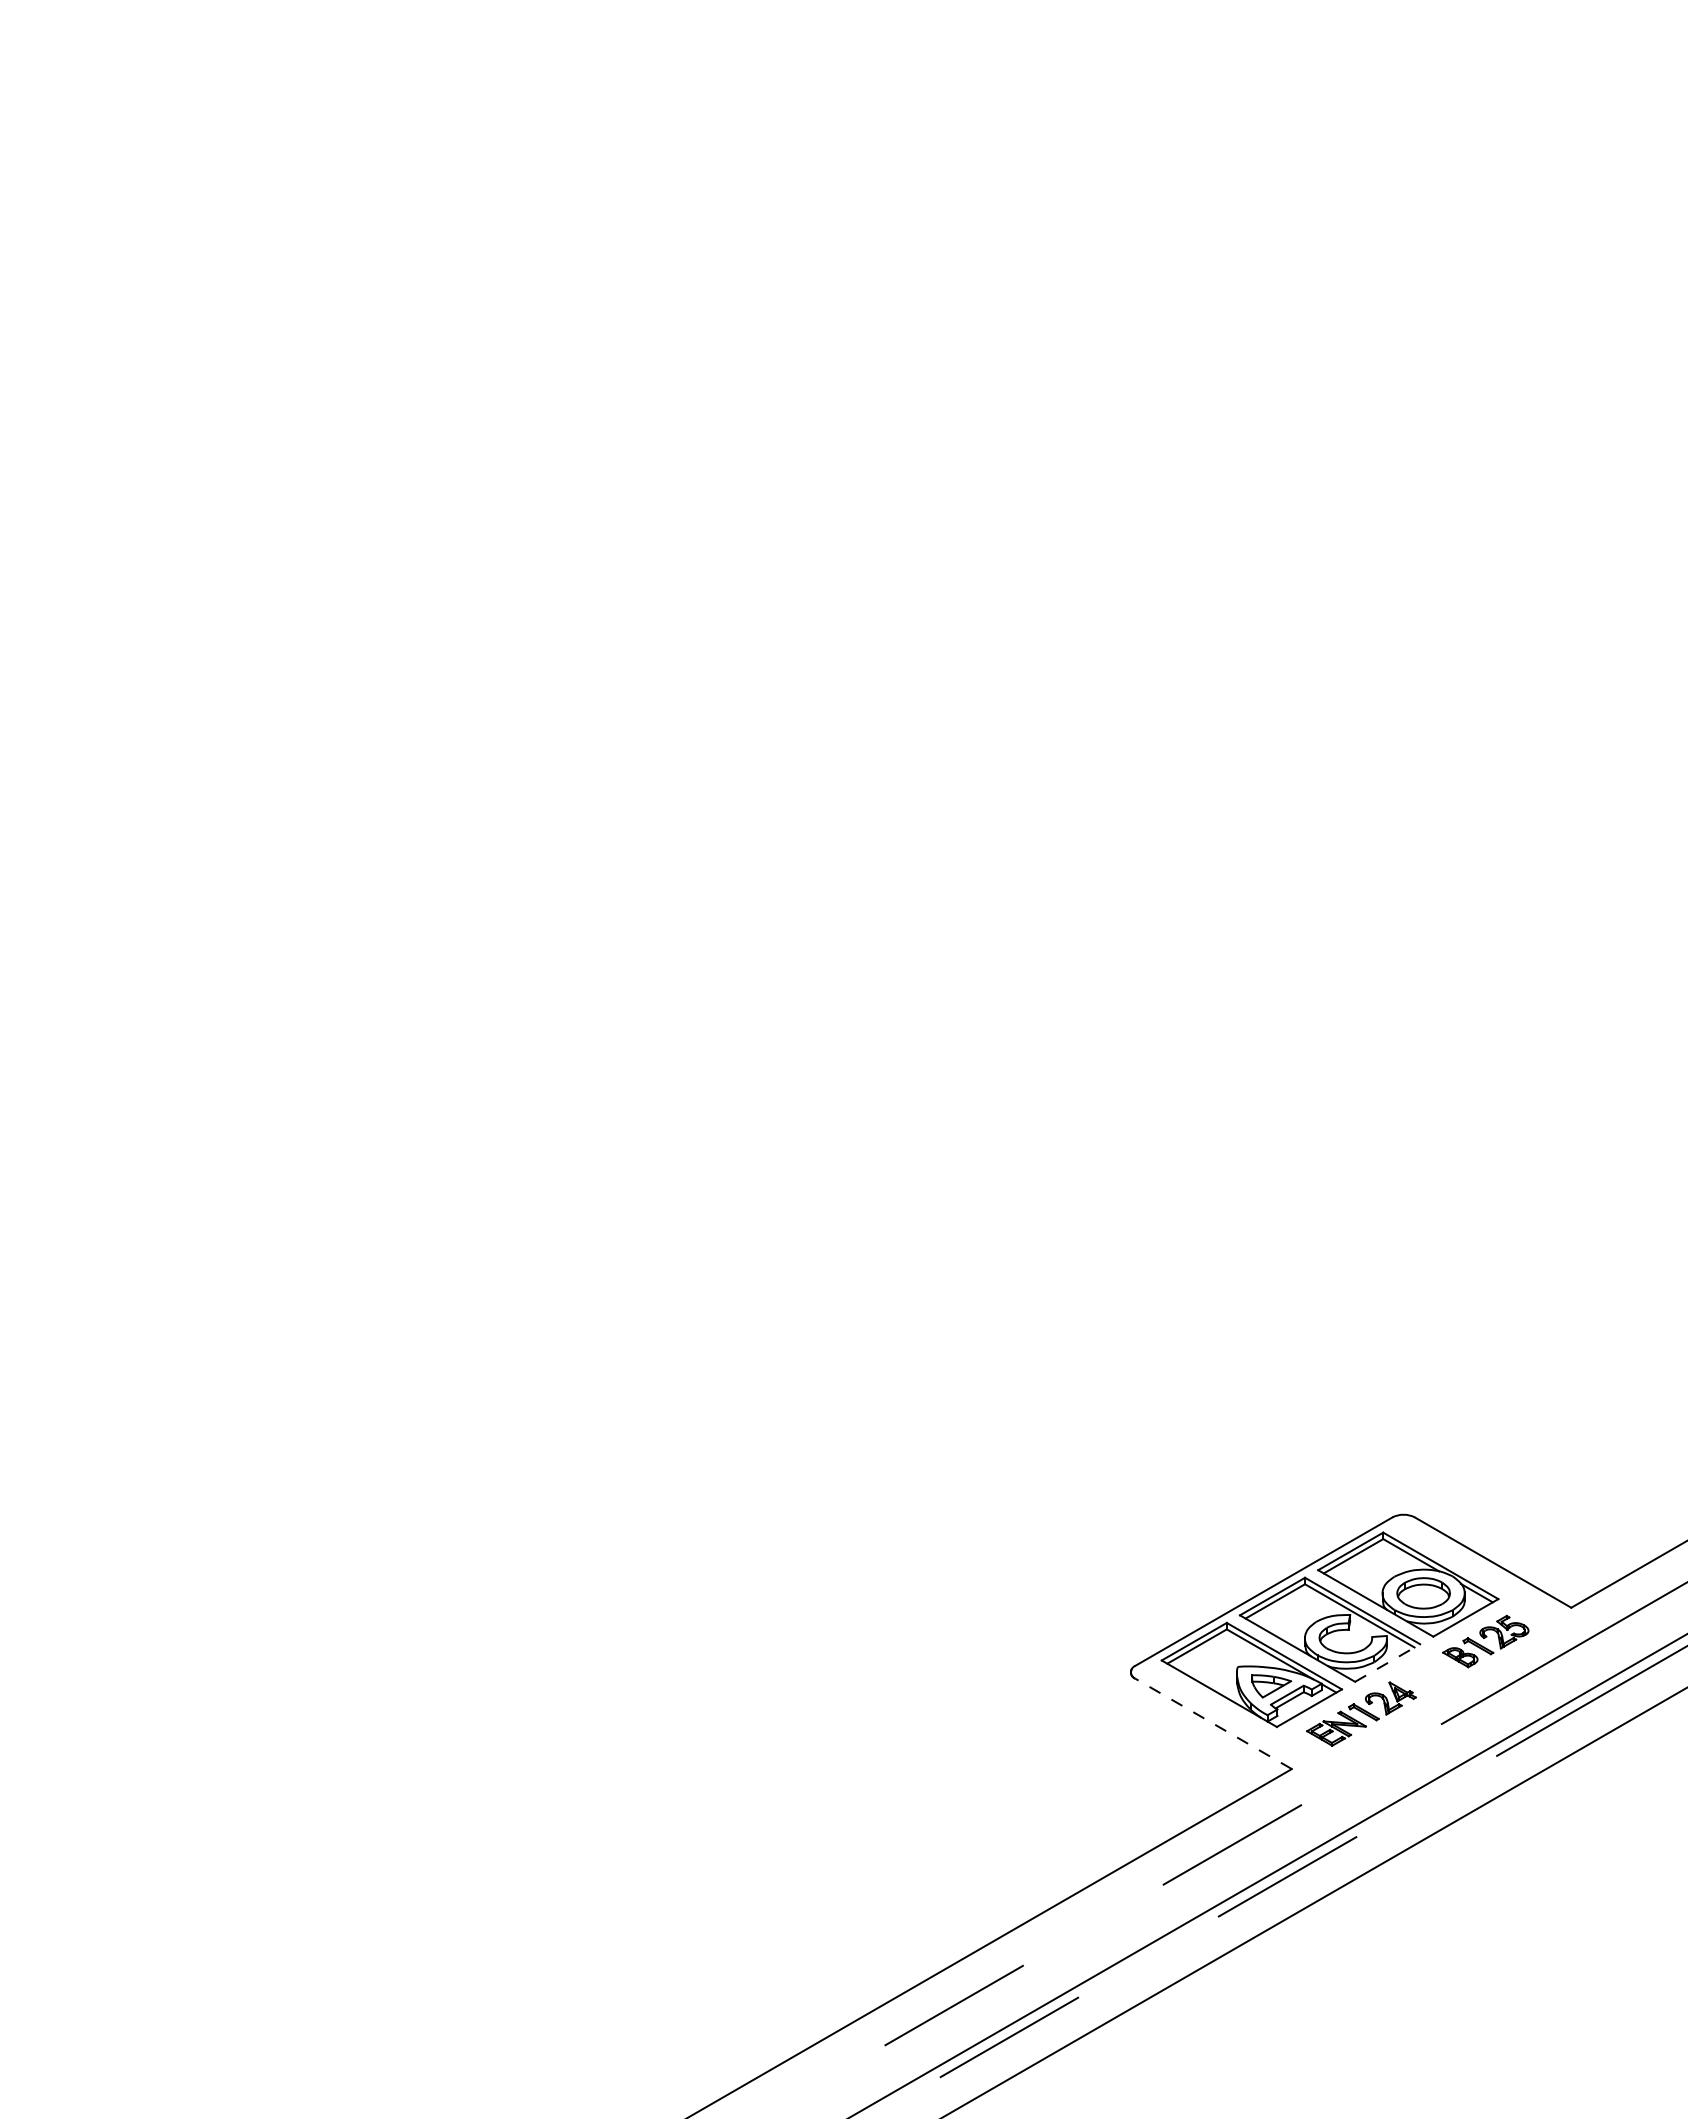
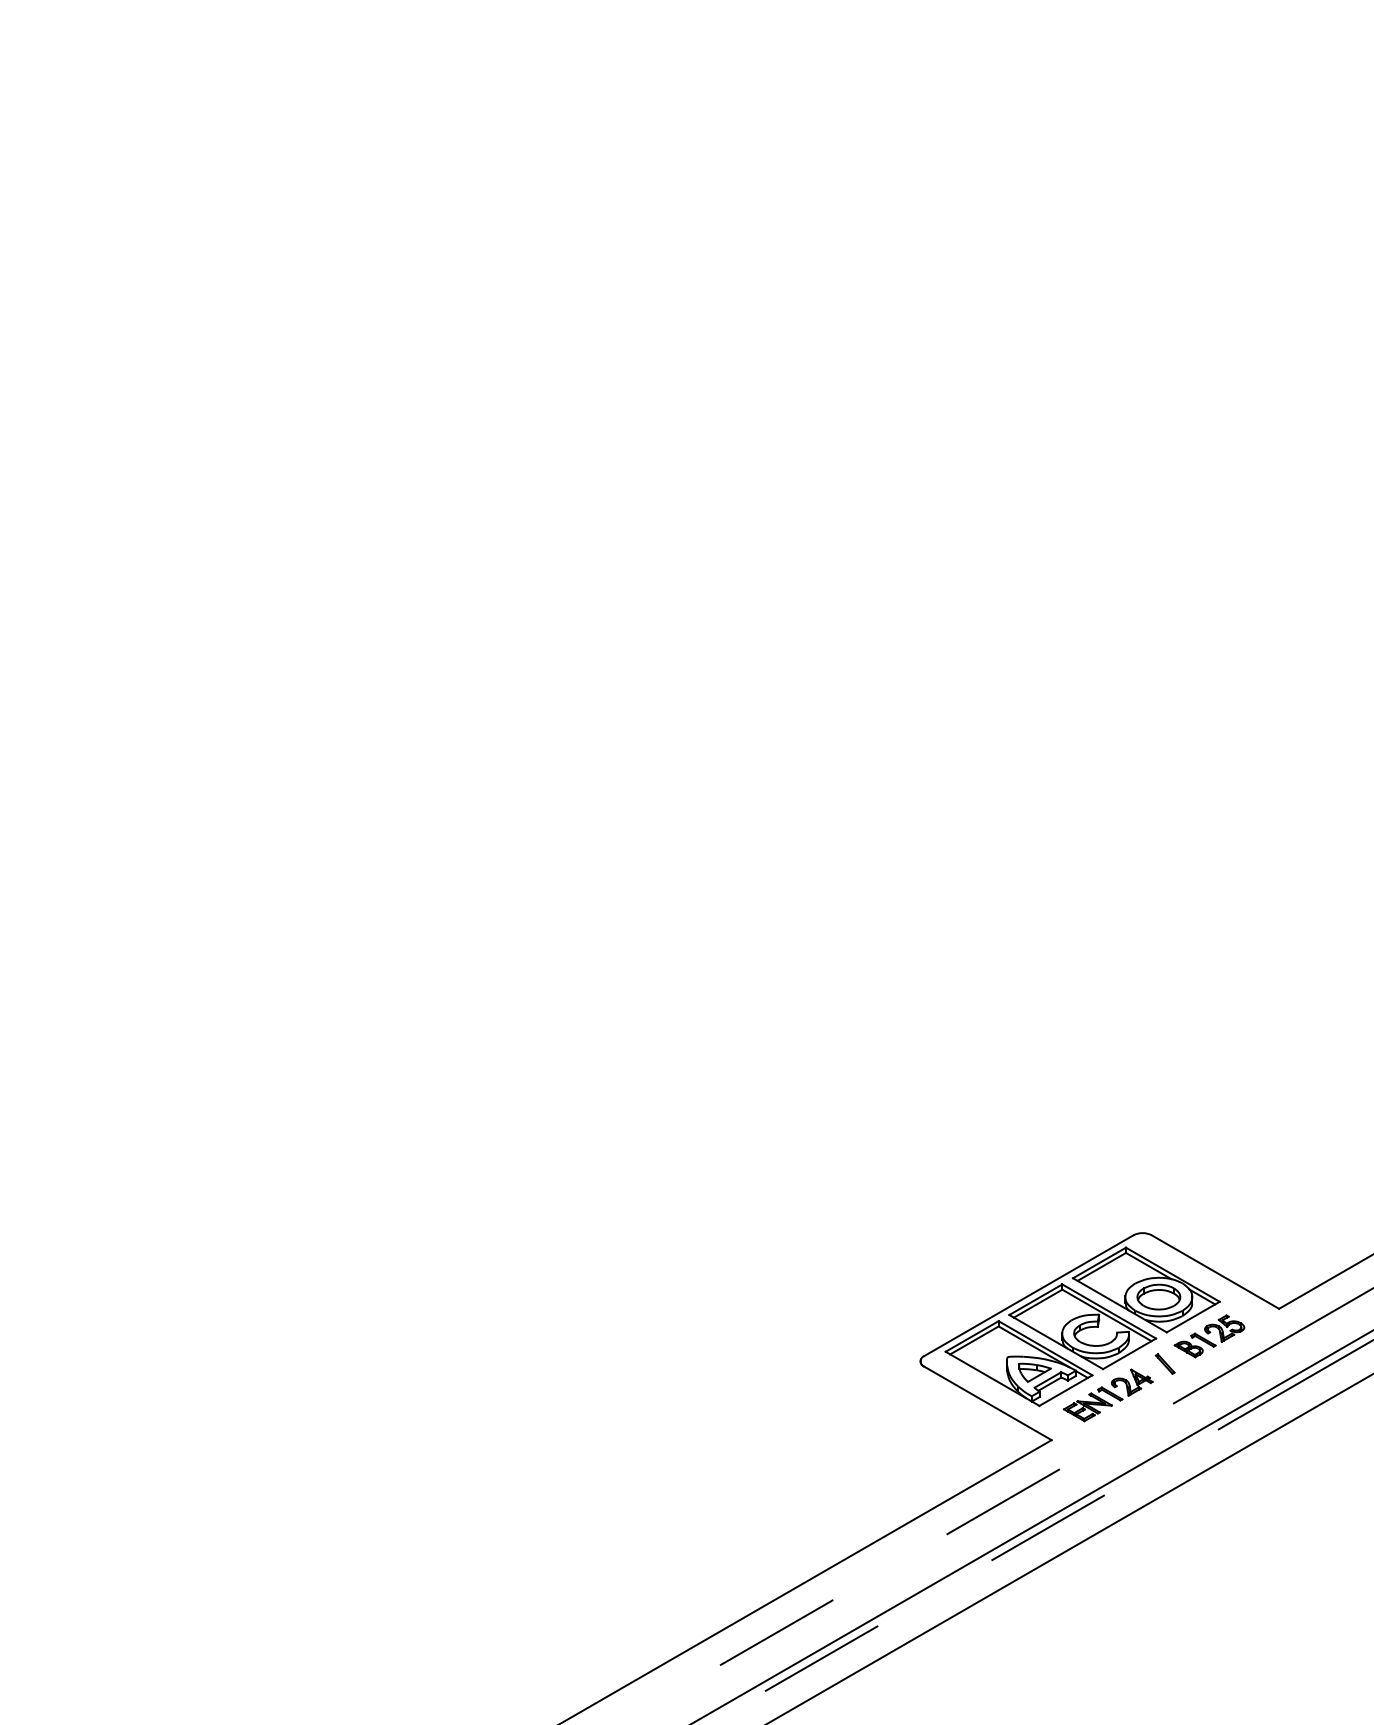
line: (1387, 1663) -> (1129, 1354), dashed -> solid
part: (1431, 1675) -> (1165, 1363), added
line: (1213, 1723) -> (987, 1403), dashed -> solid

